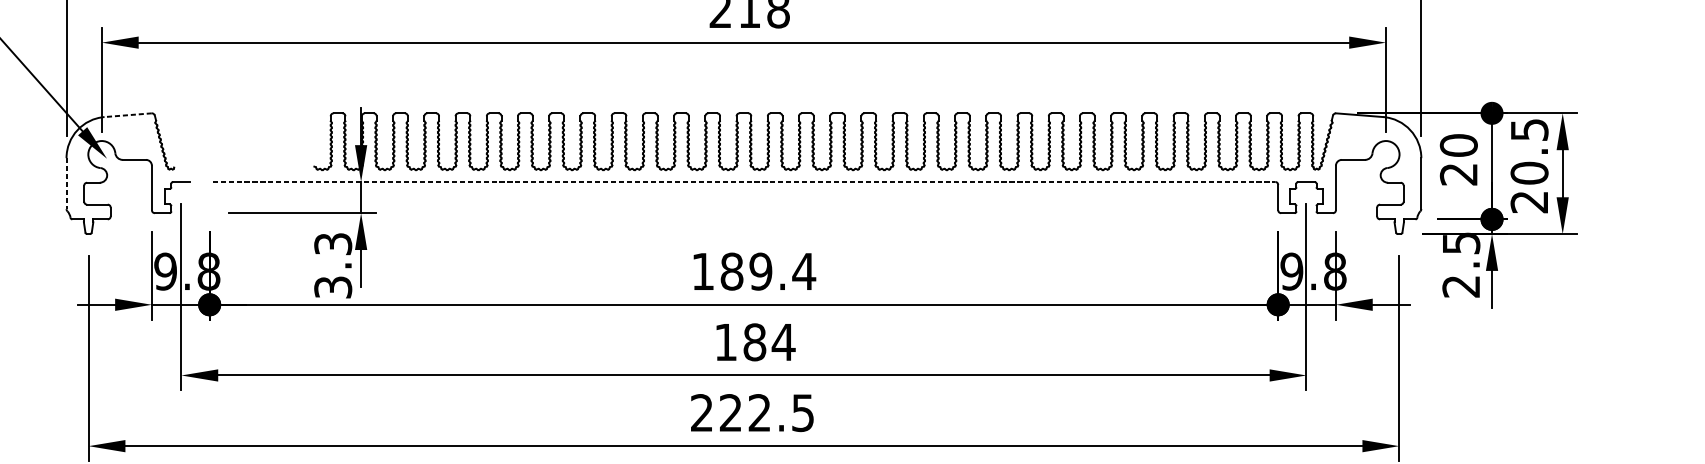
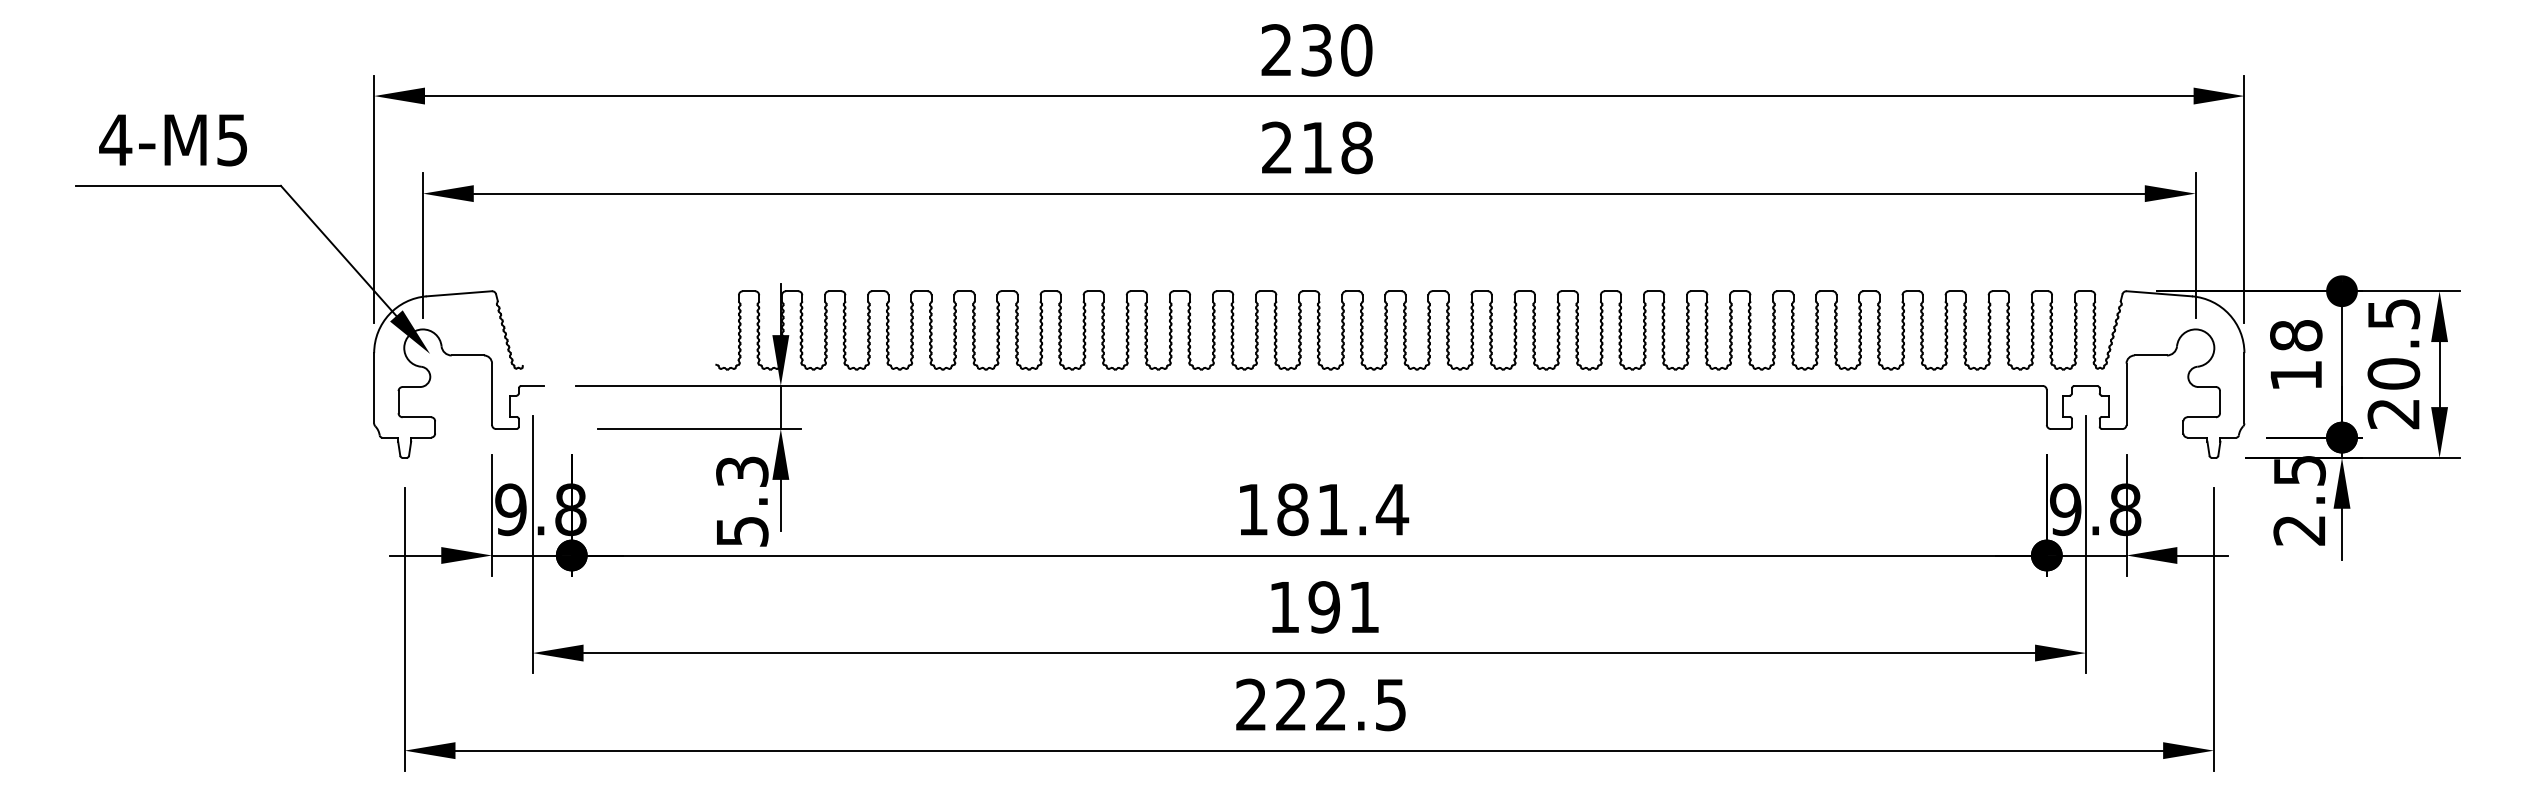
line: (128, 114) -> (459, 293), dashed -> solid
text: (1459, 159) -> (2296, 354), 20 -> 18
line: (744, 181) -> (1309, 385), dashed -> solid
line: (66, 183) -> (374, 388), dashed -> solid
text: (760, 271) -> (1332, 509), 189.4 -> 181.4
text: (333, 287) -> (742, 531), 3.3 -> 5.3
text: (769, 342) -> (1344, 607), 184 -> 191

